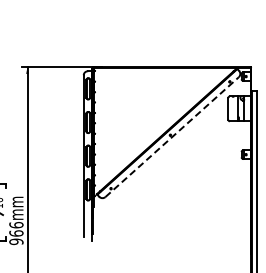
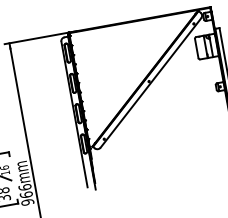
line: (172, 137) -> (151, 83), dashed -> solid

